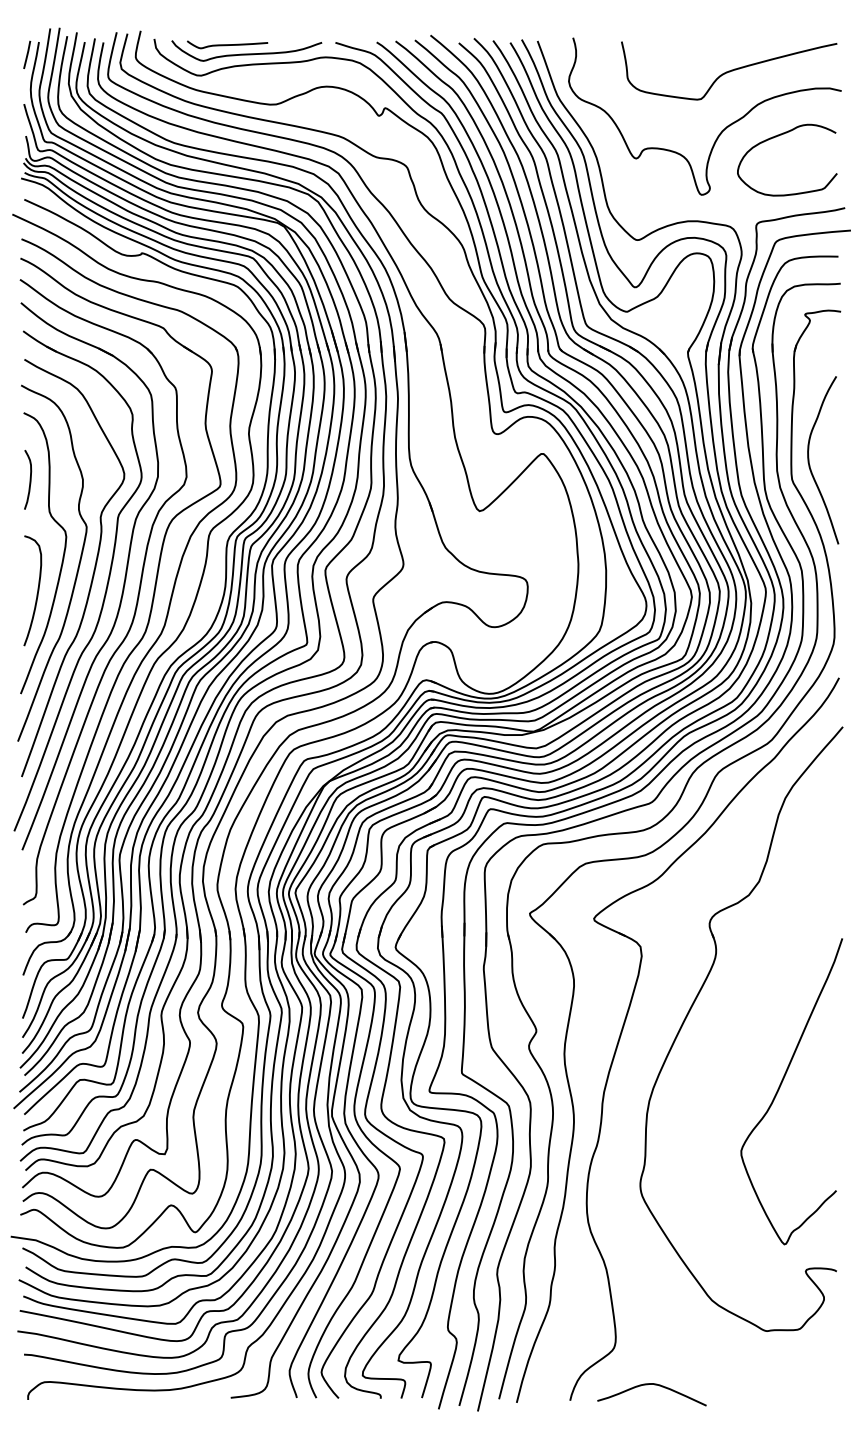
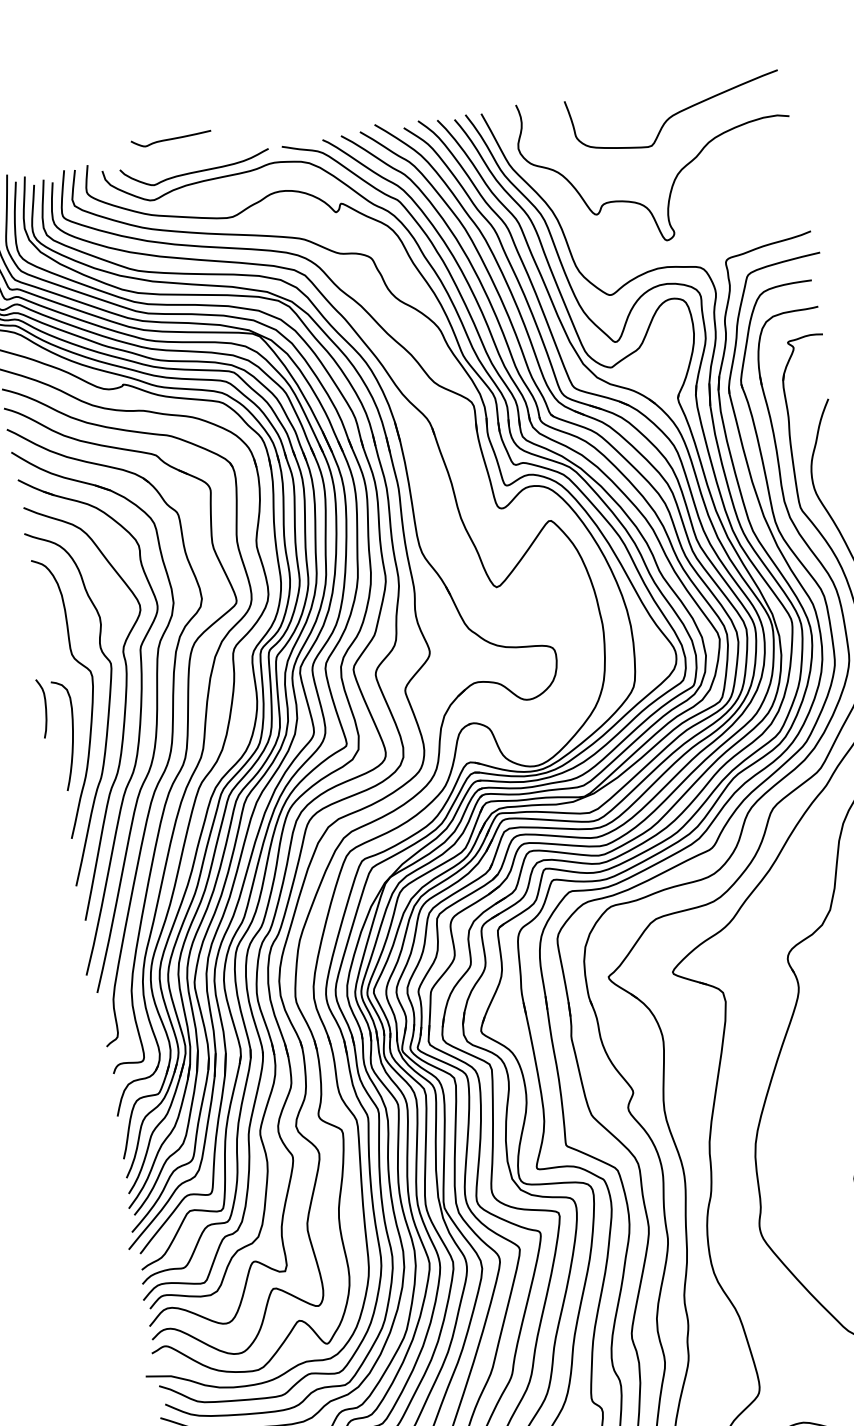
curve: (227, 44) -> (171, 138), moved
curve: (776, 137) -> (732, 172), removed
curve: (29, 479) -> (44, 707), moved

